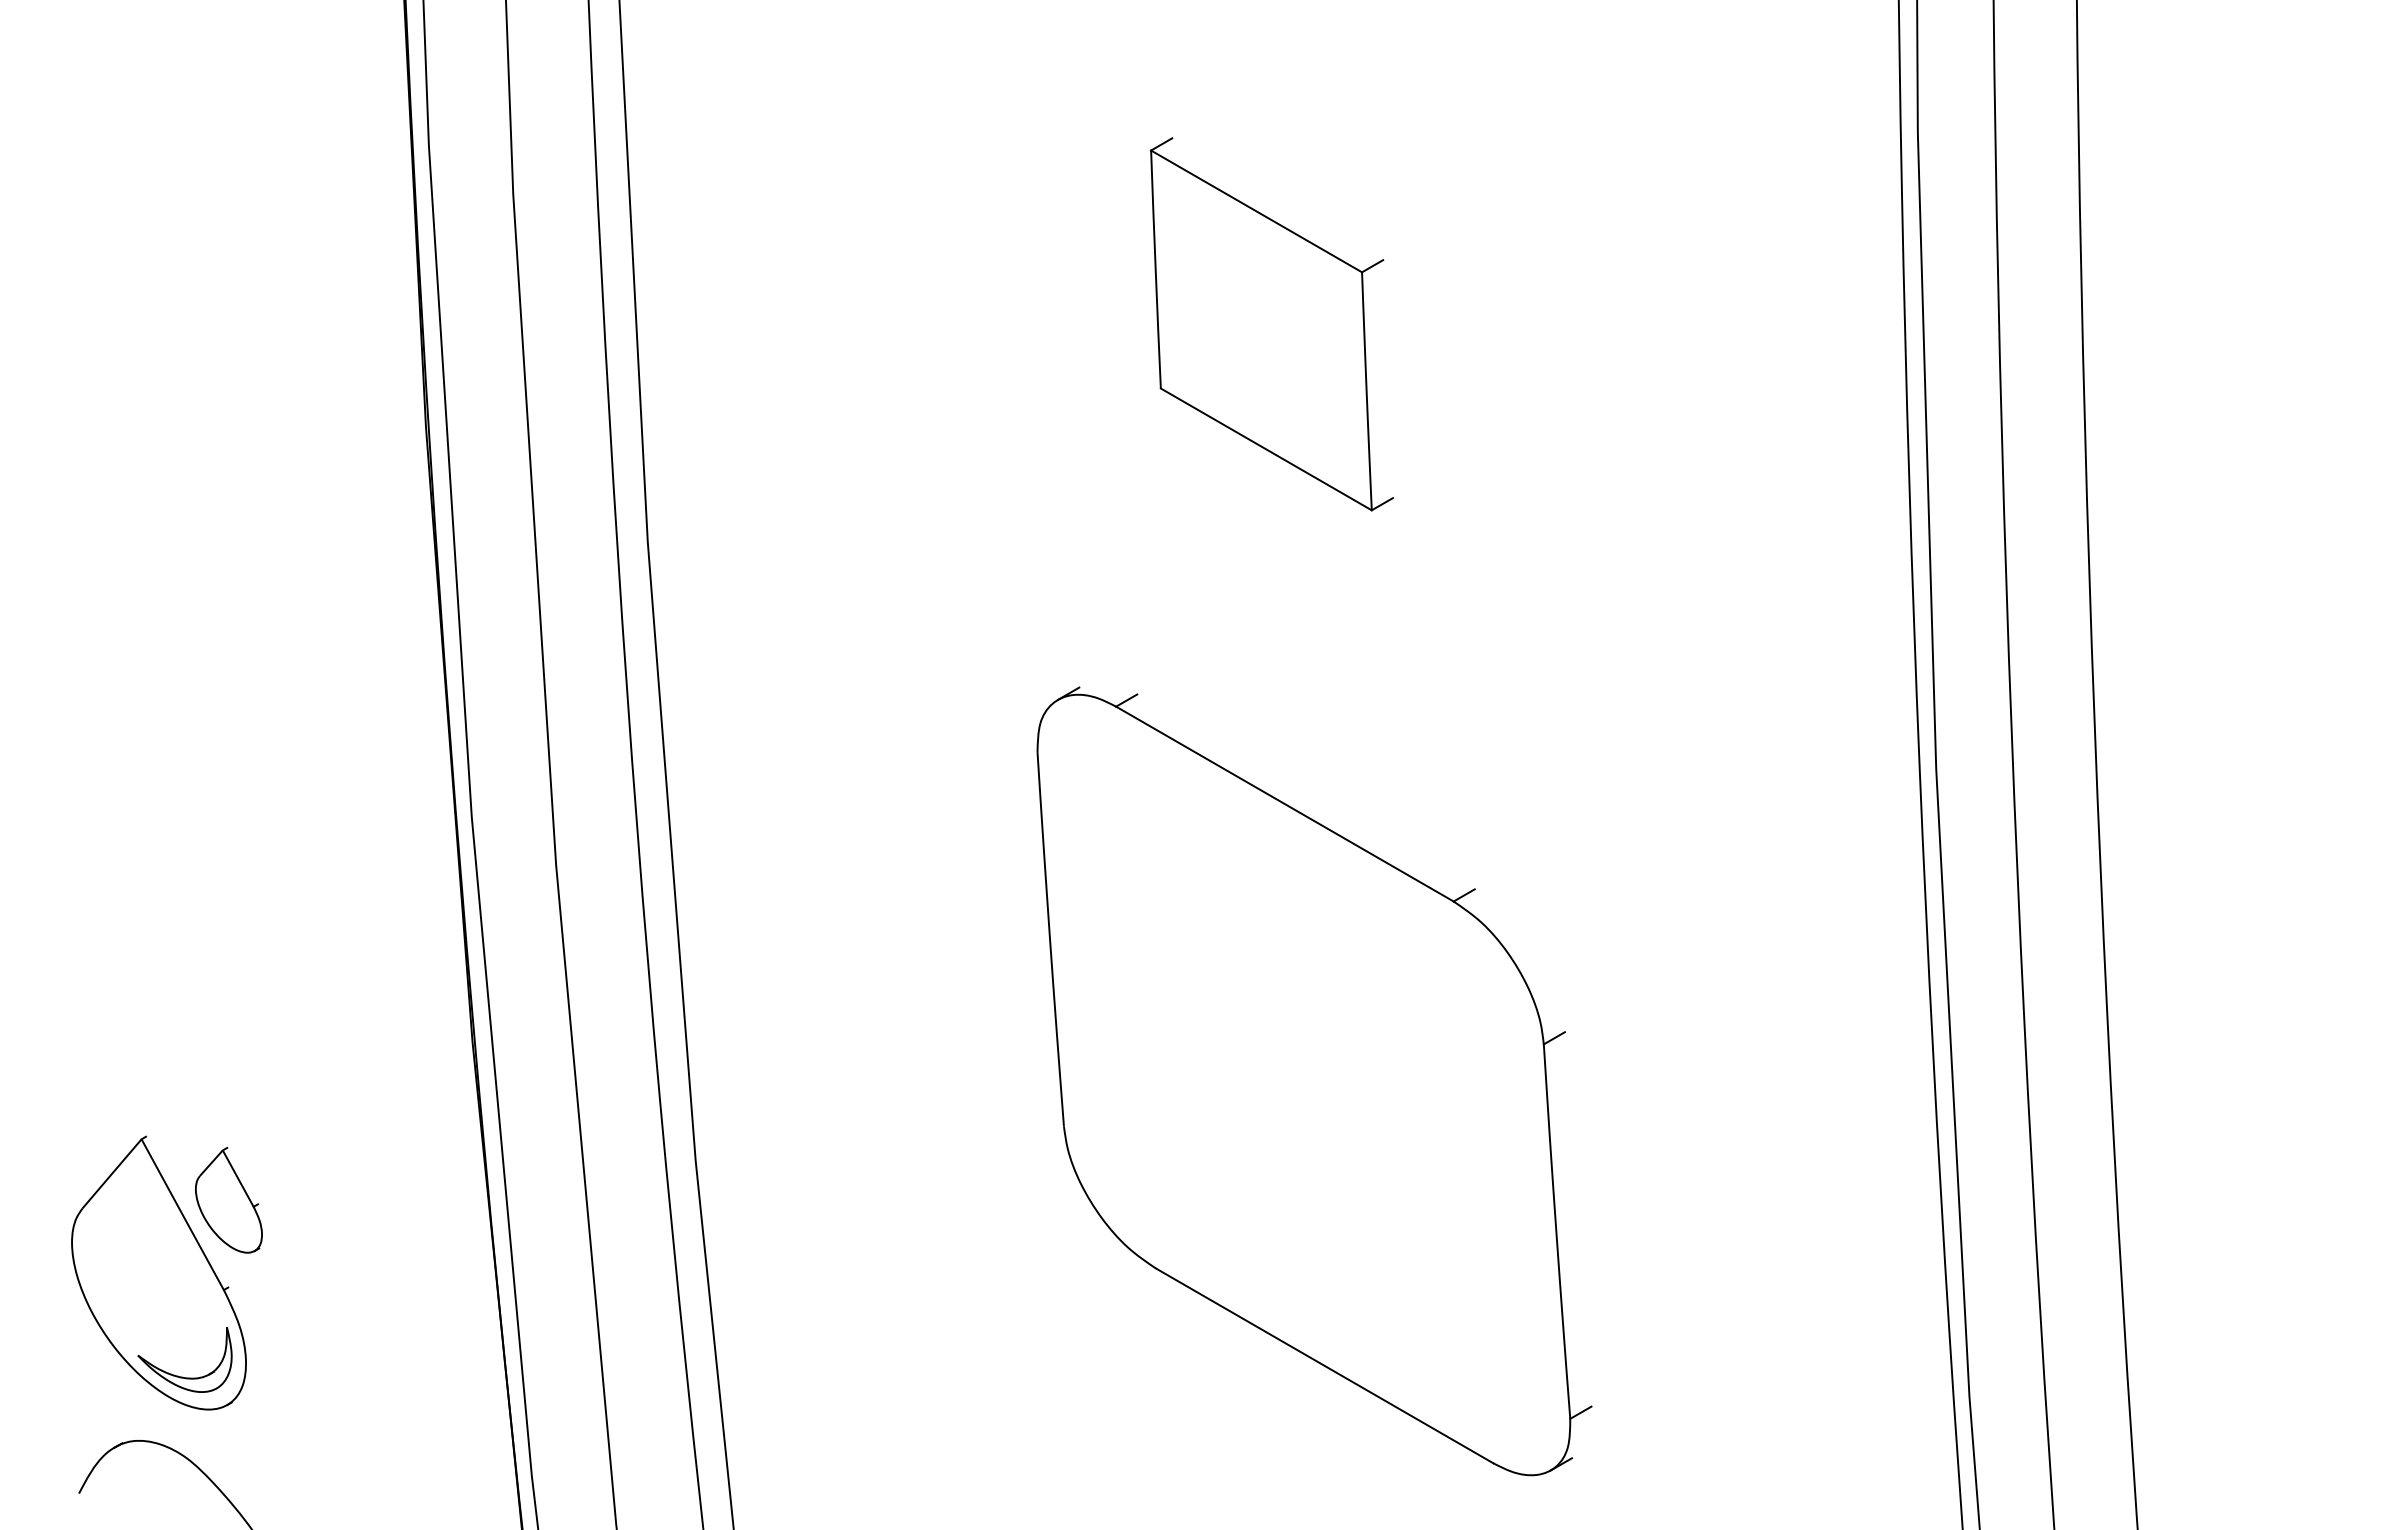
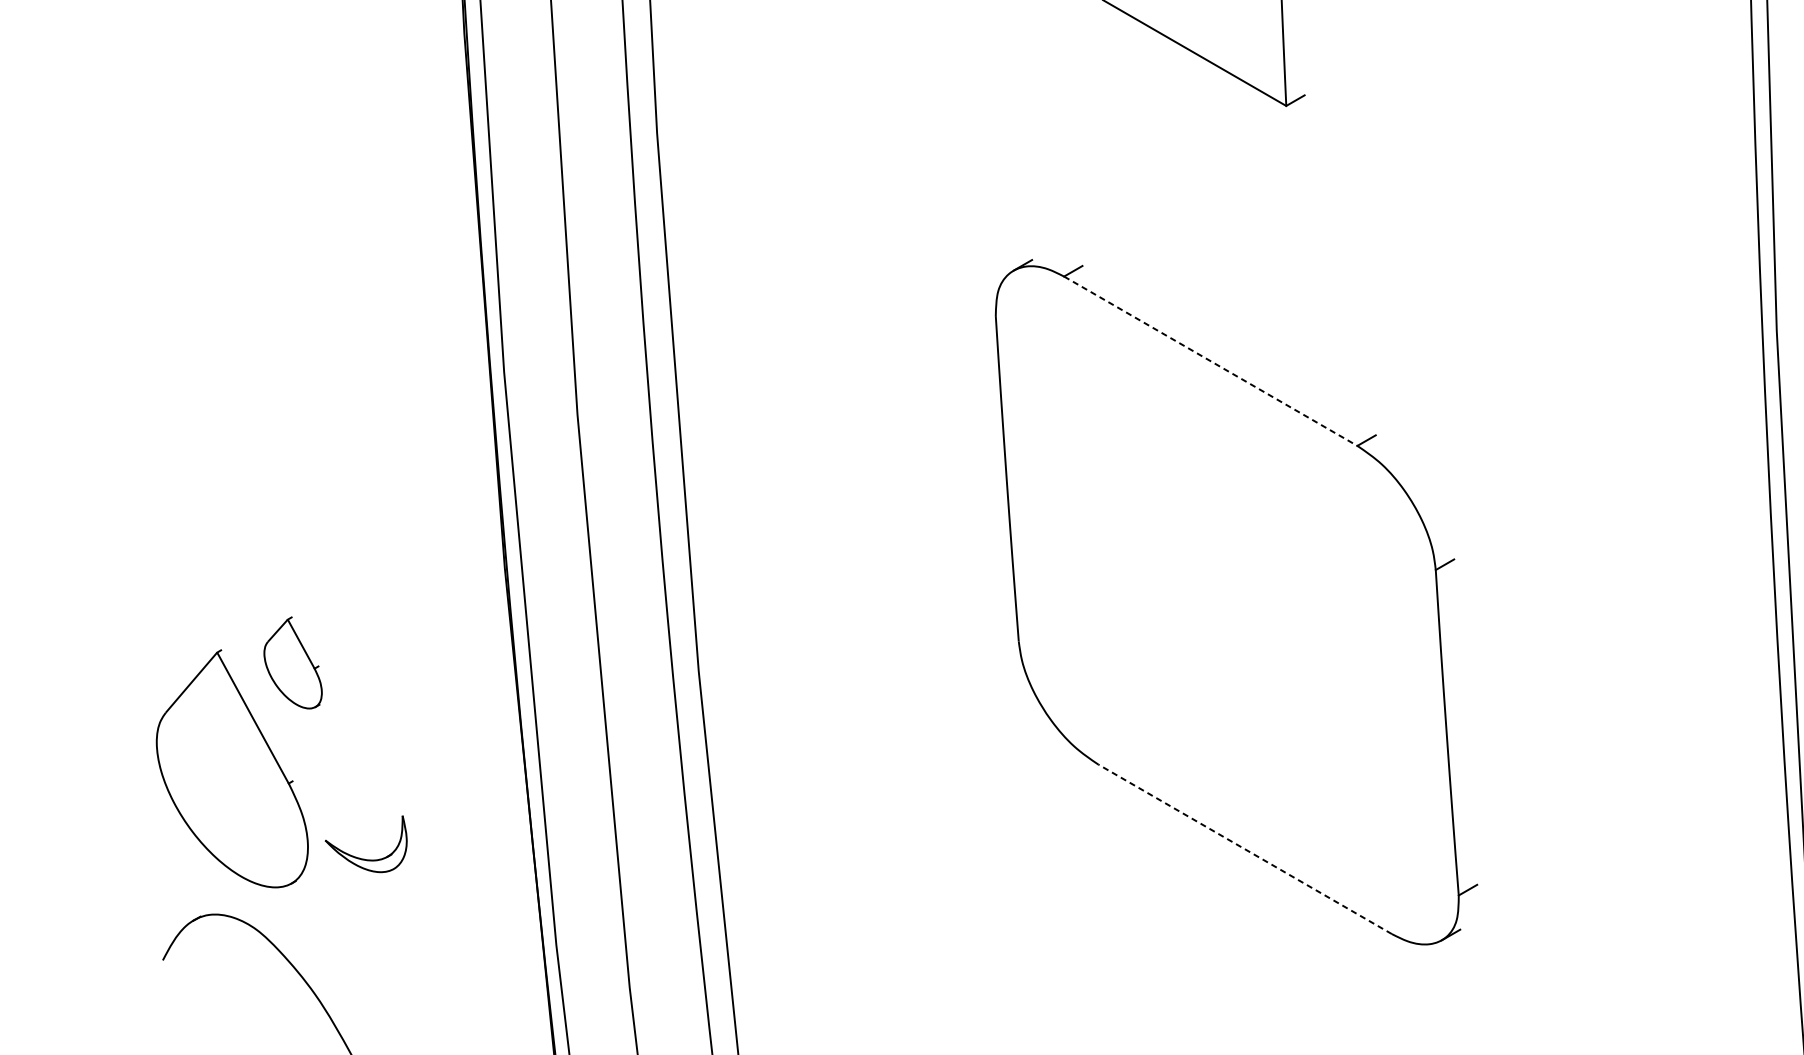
line: (1284, 804) -> (1210, 361), solid -> dashed
part: (228, 1199) -> (292, 662), moved
line: (1324, 1365) -> (1245, 849), solid -> dashed
part: (178, 1375) -> (360, 857), moved

